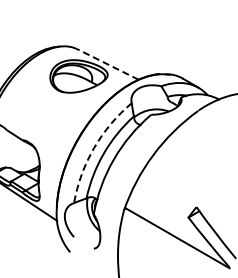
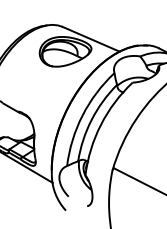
line: (107, 64) -> (90, 39), dashed -> solid
arc: (94, 148) -> (82, 115), dashed -> solid

